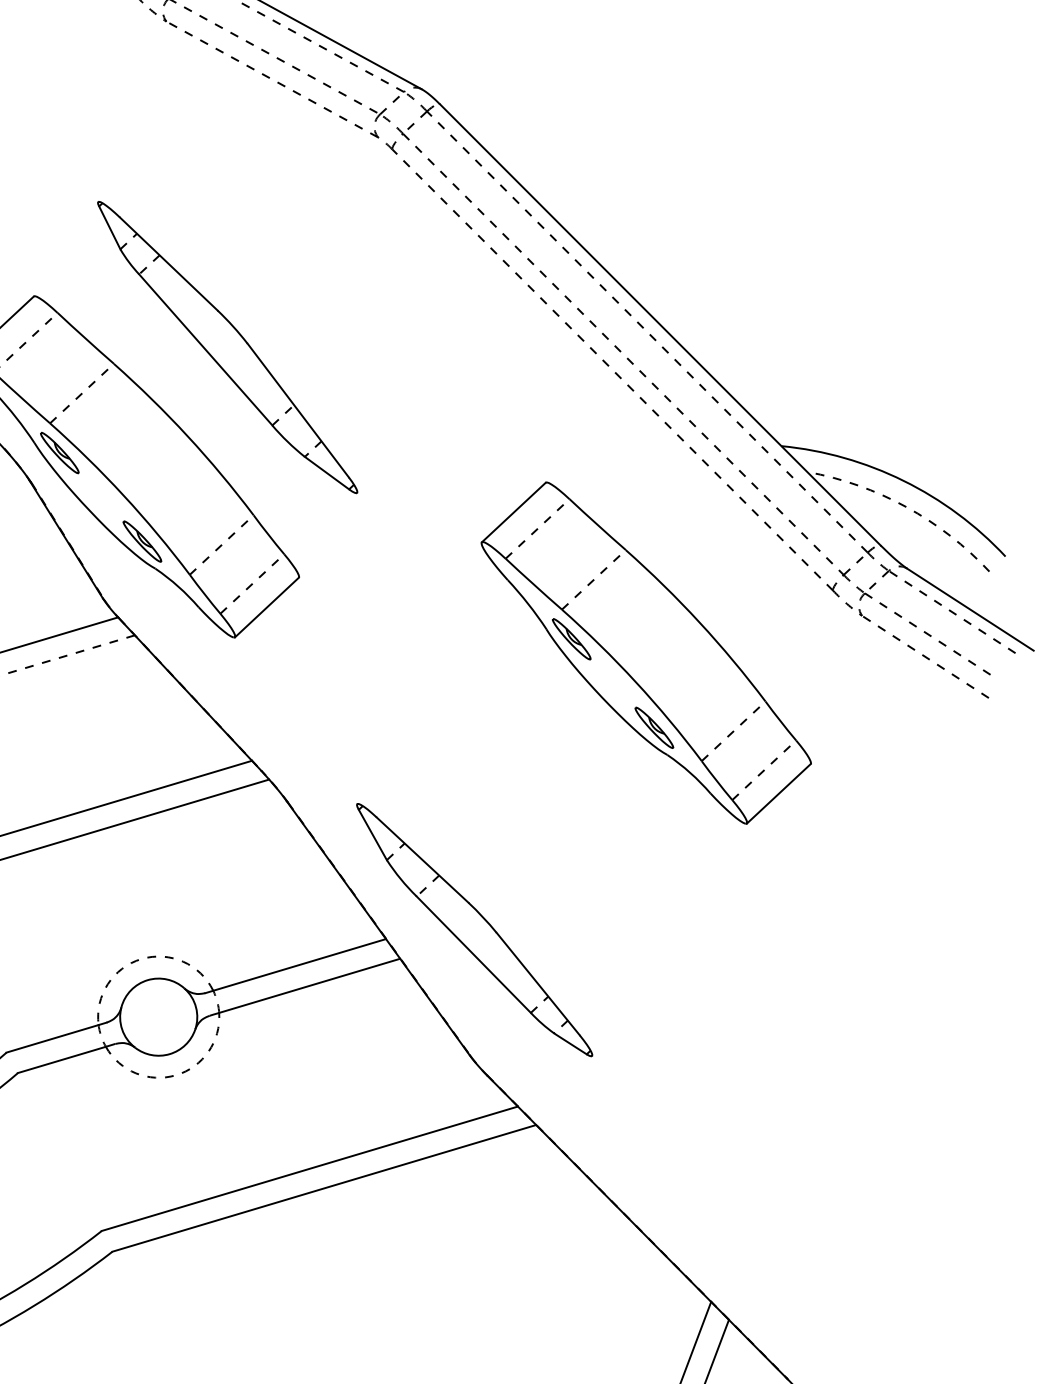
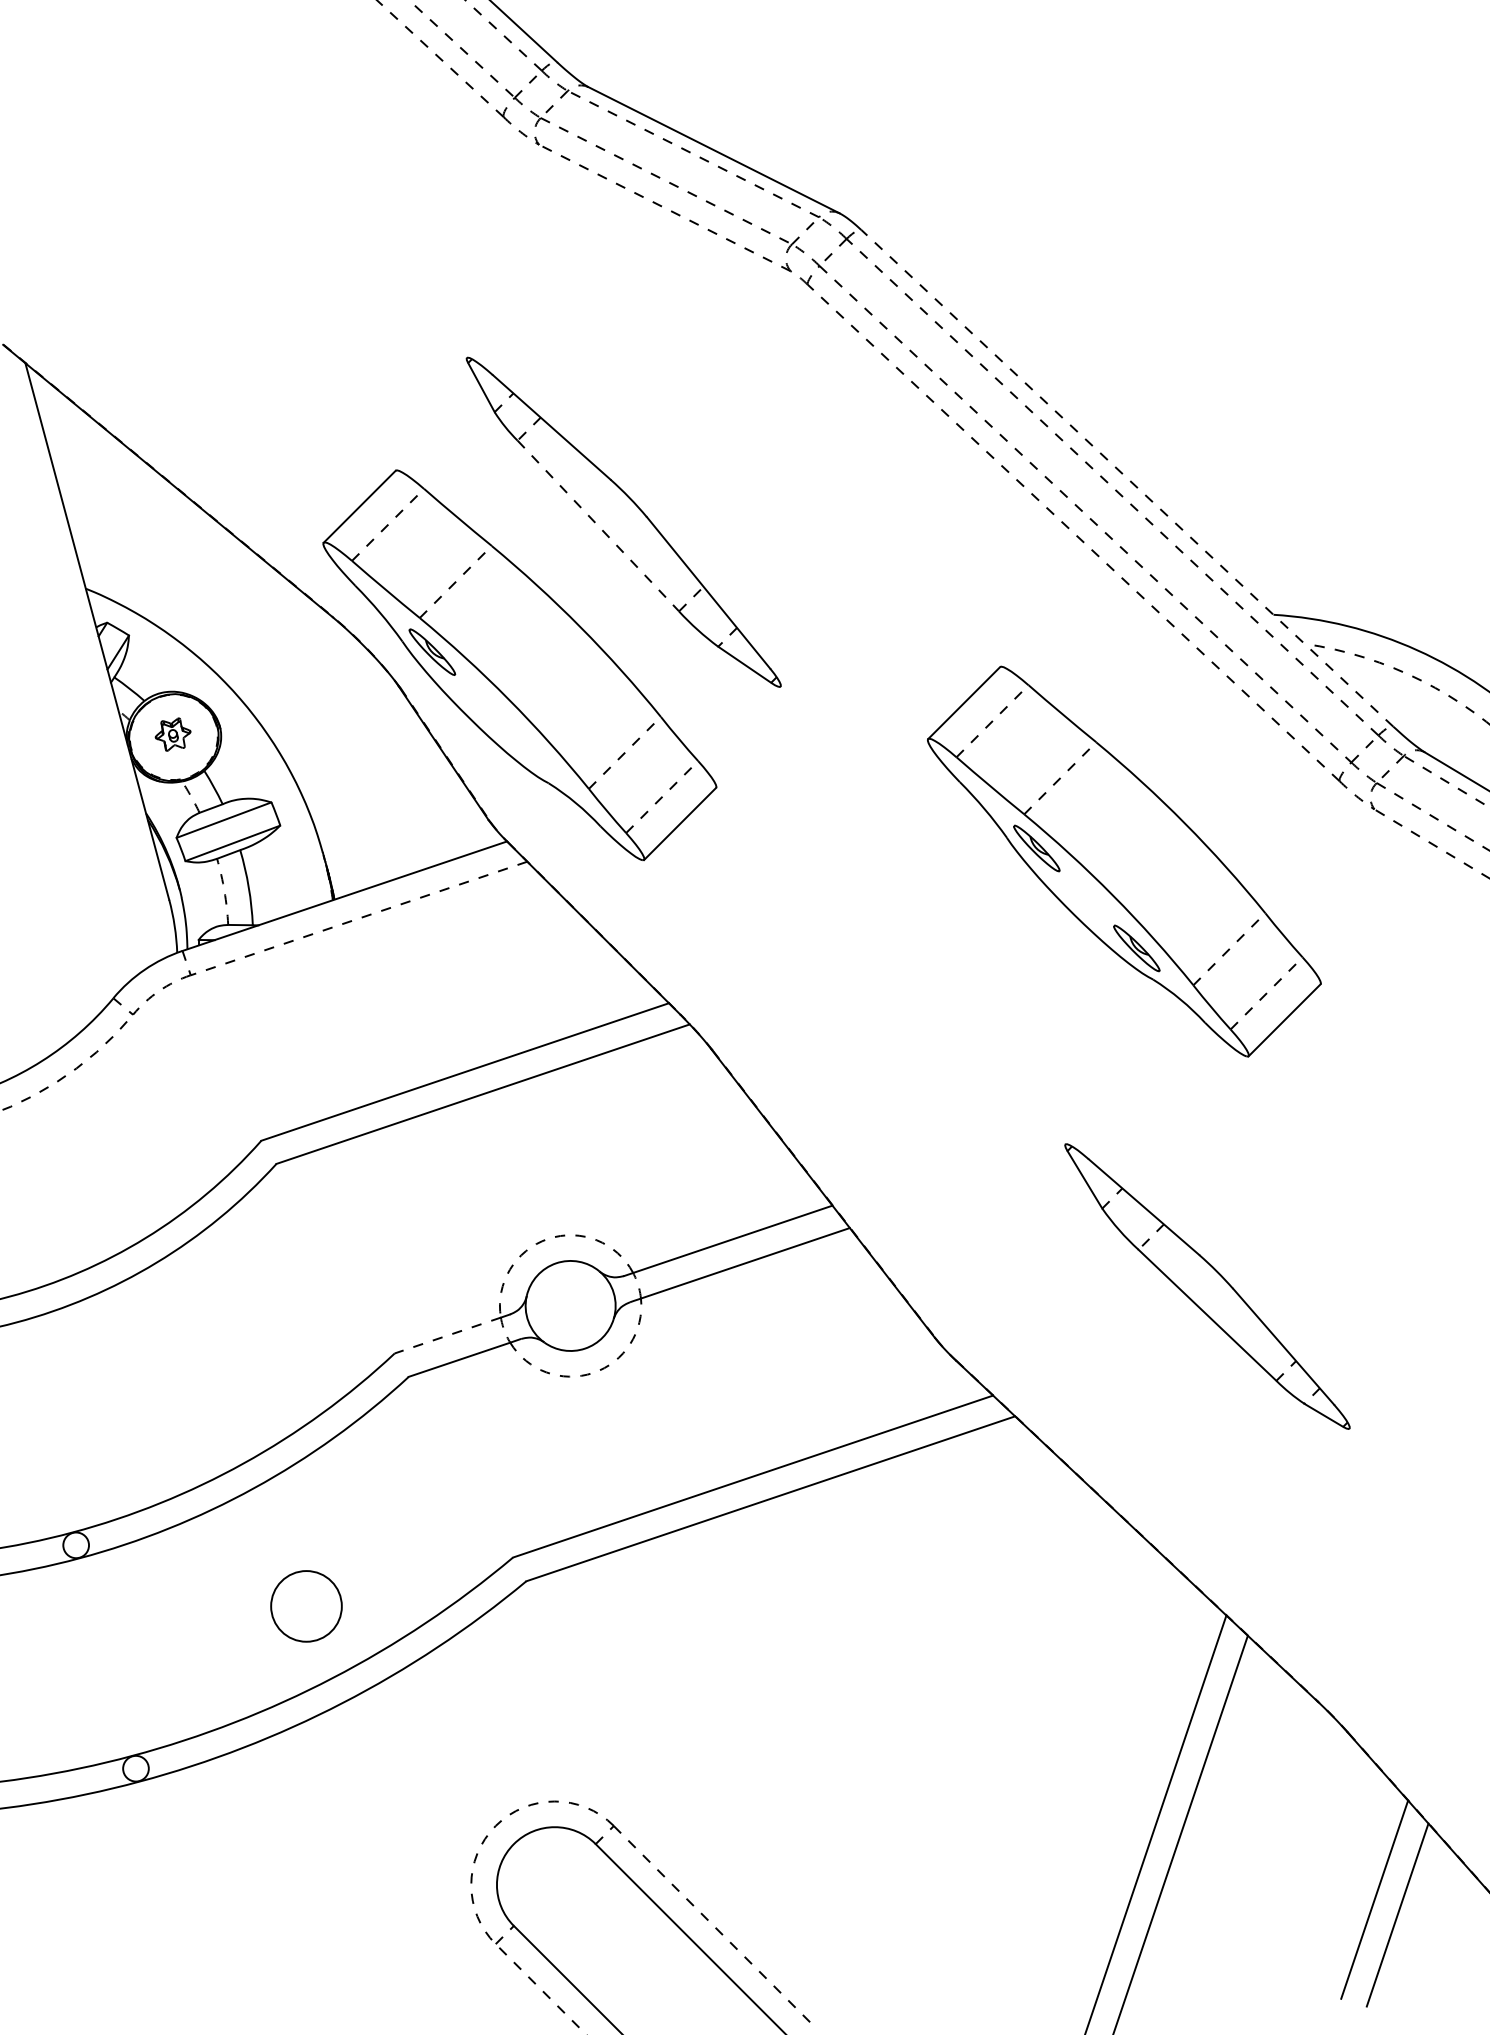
line: (660, 325) -> (1127, 478), solid -> dashed
line: (205, 350) -> (598, 526), solid -> dashed
part: (141, 541) -> (531, 751), removed
part: (474, 930) -> (1207, 1286), moved
line: (52, 1038) -> (447, 1335), solid -> dashed

